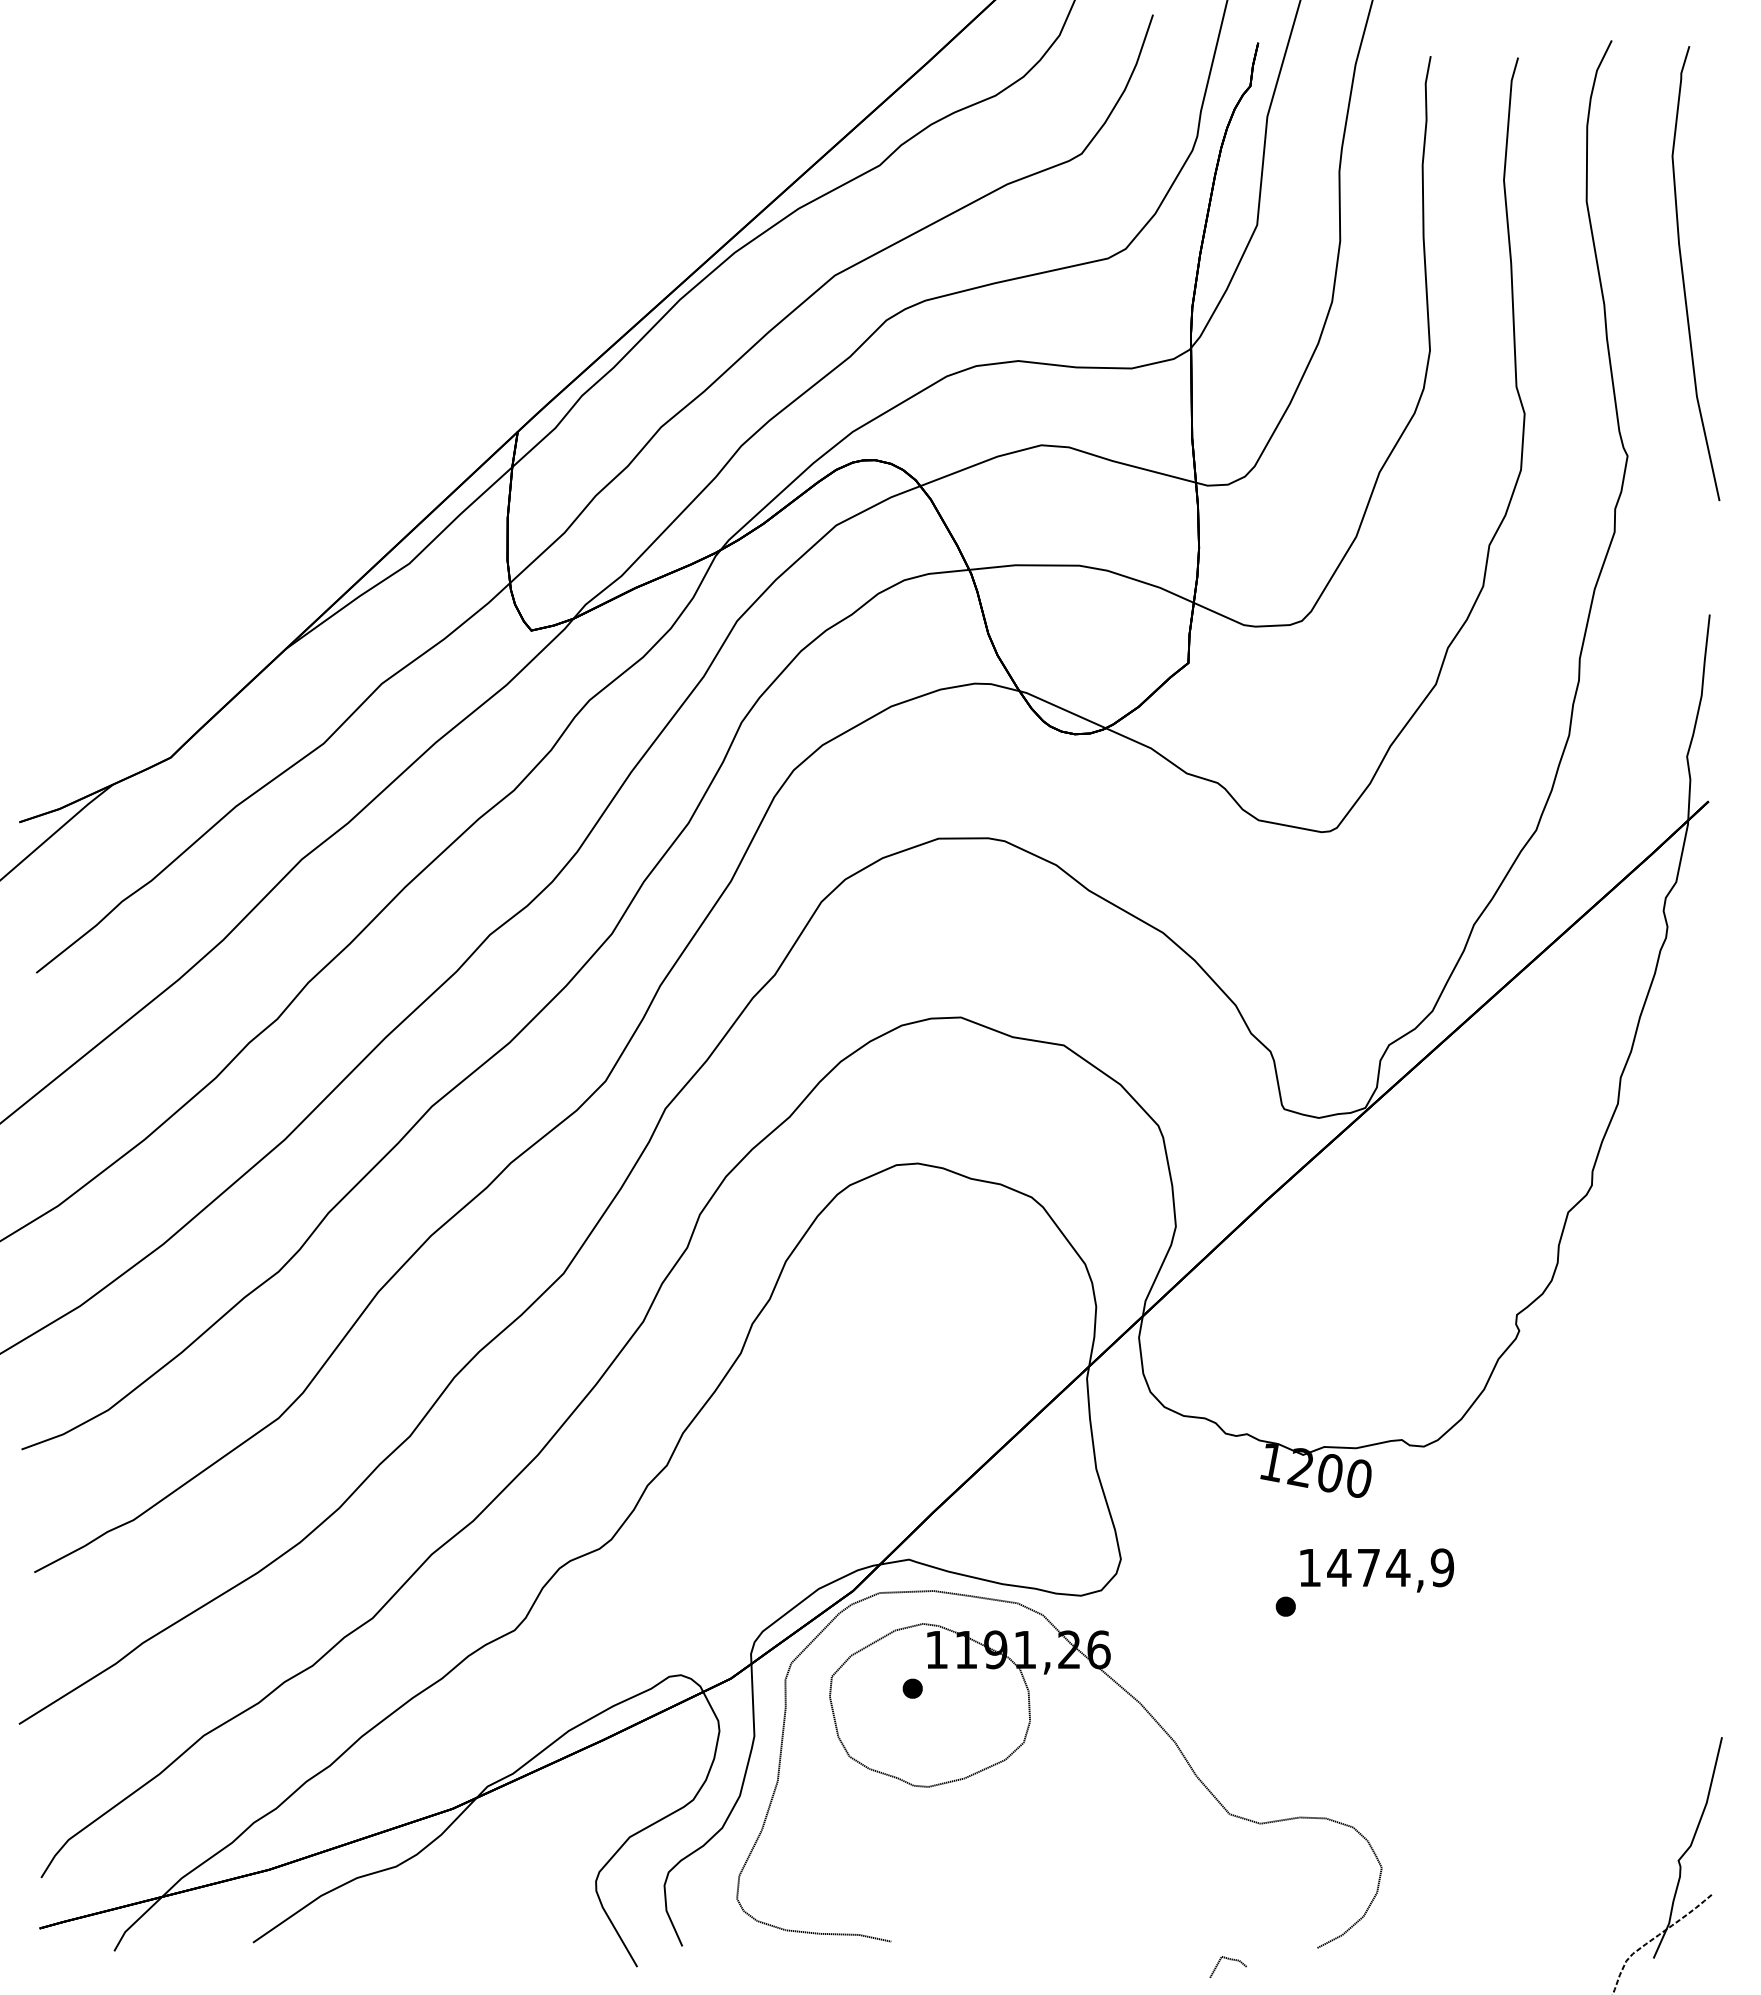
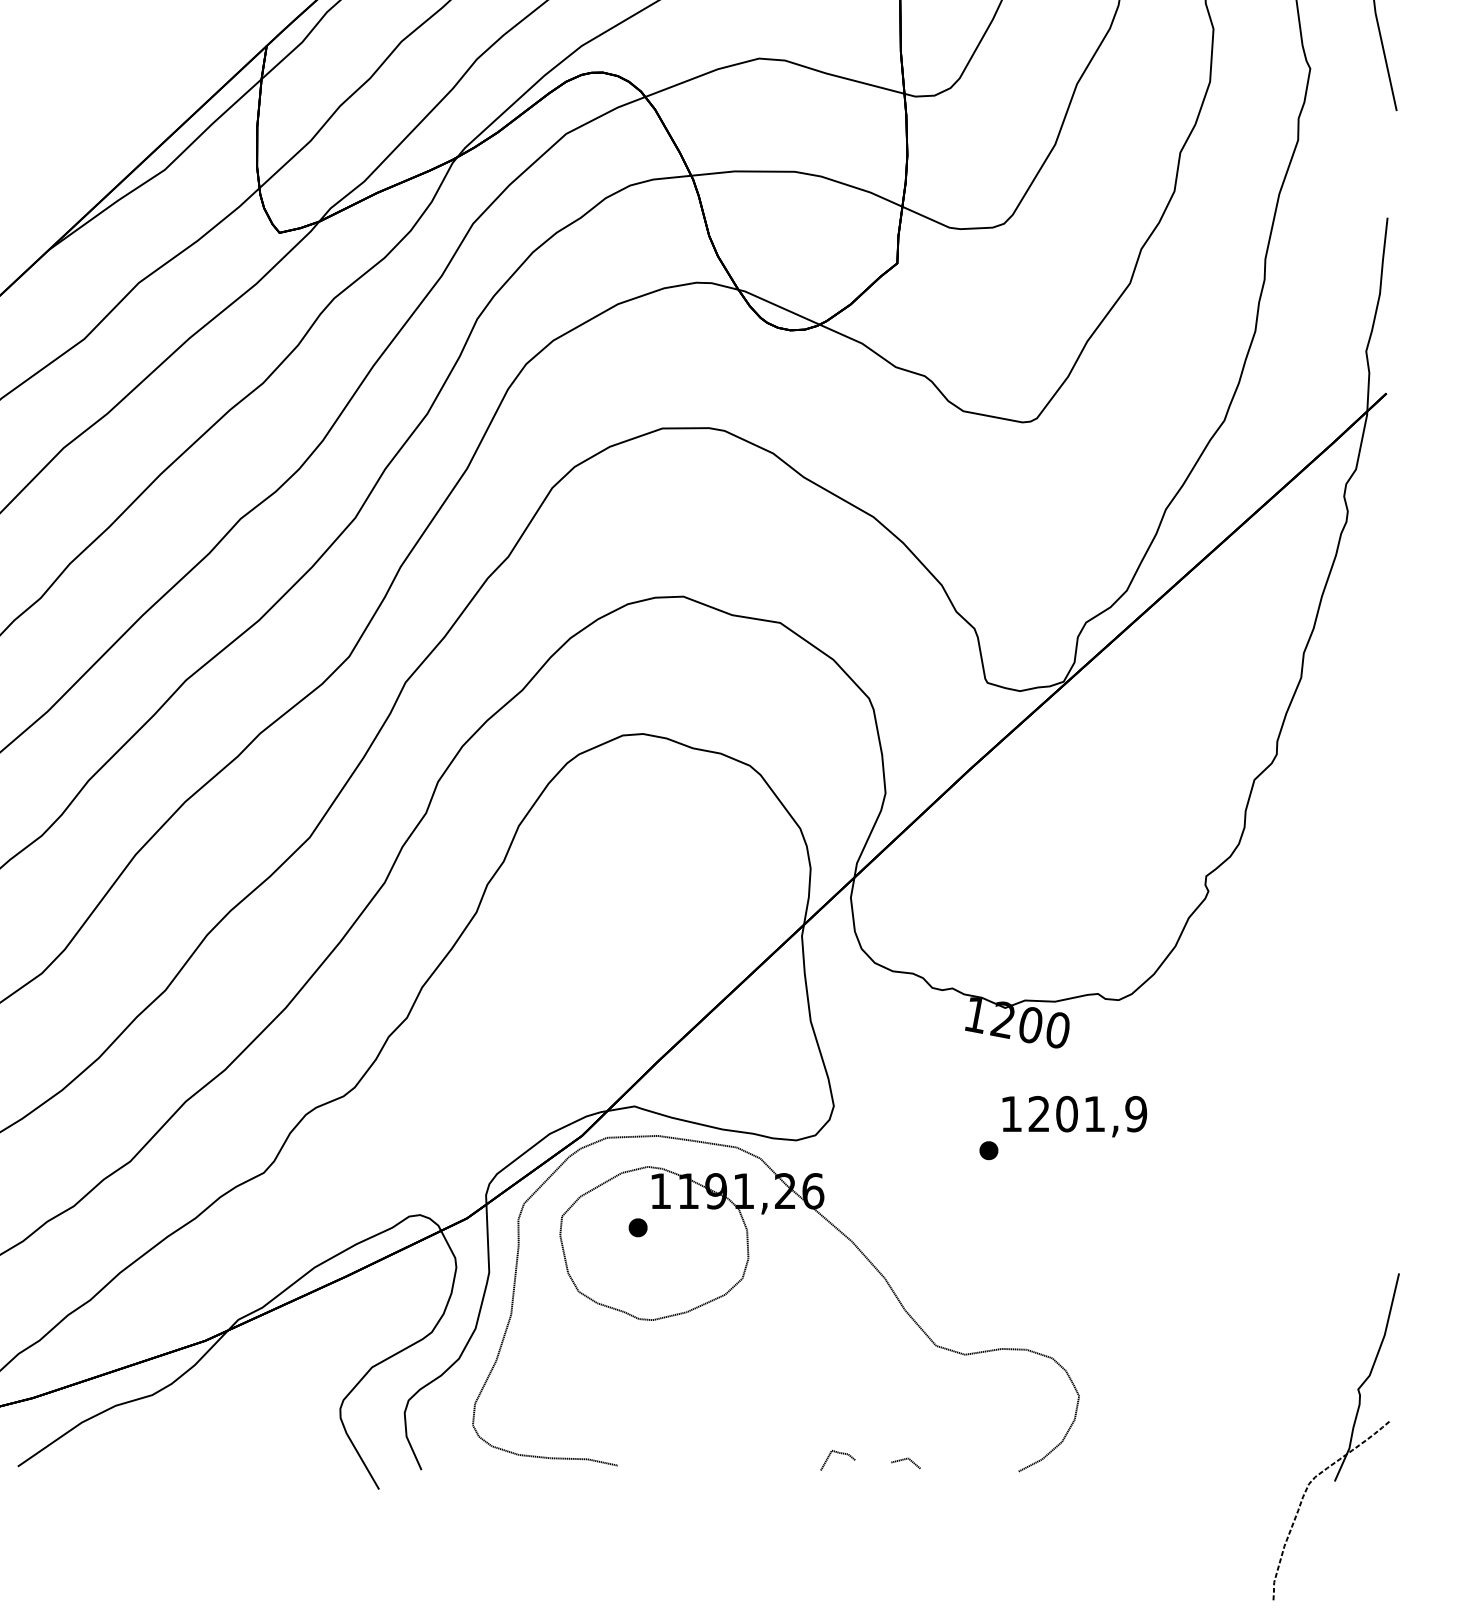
text: (1368, 1567) -> (1066, 1113), 1474,9 -> 1201,9
line: (1197, 1935) -> (905, 1459), added
line: (1230, 1960) -> (840, 1454), moved

